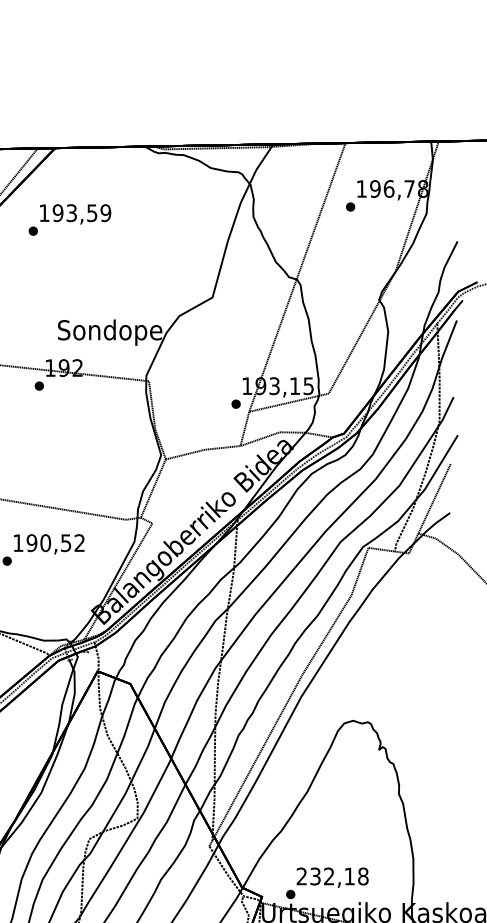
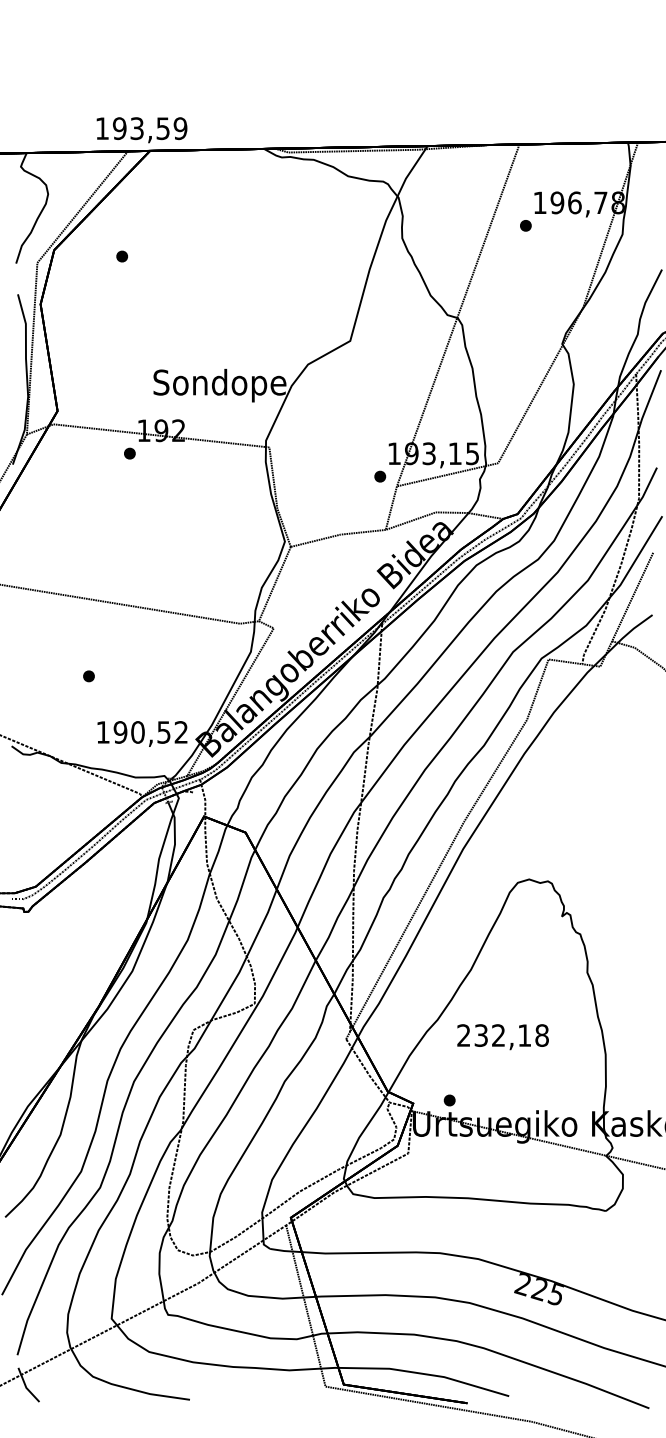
text: (75, 214) -> (141, 130), moved
text: (49, 543) -> (142, 733), moved
text: (332, 878) -> (502, 1037), moved

